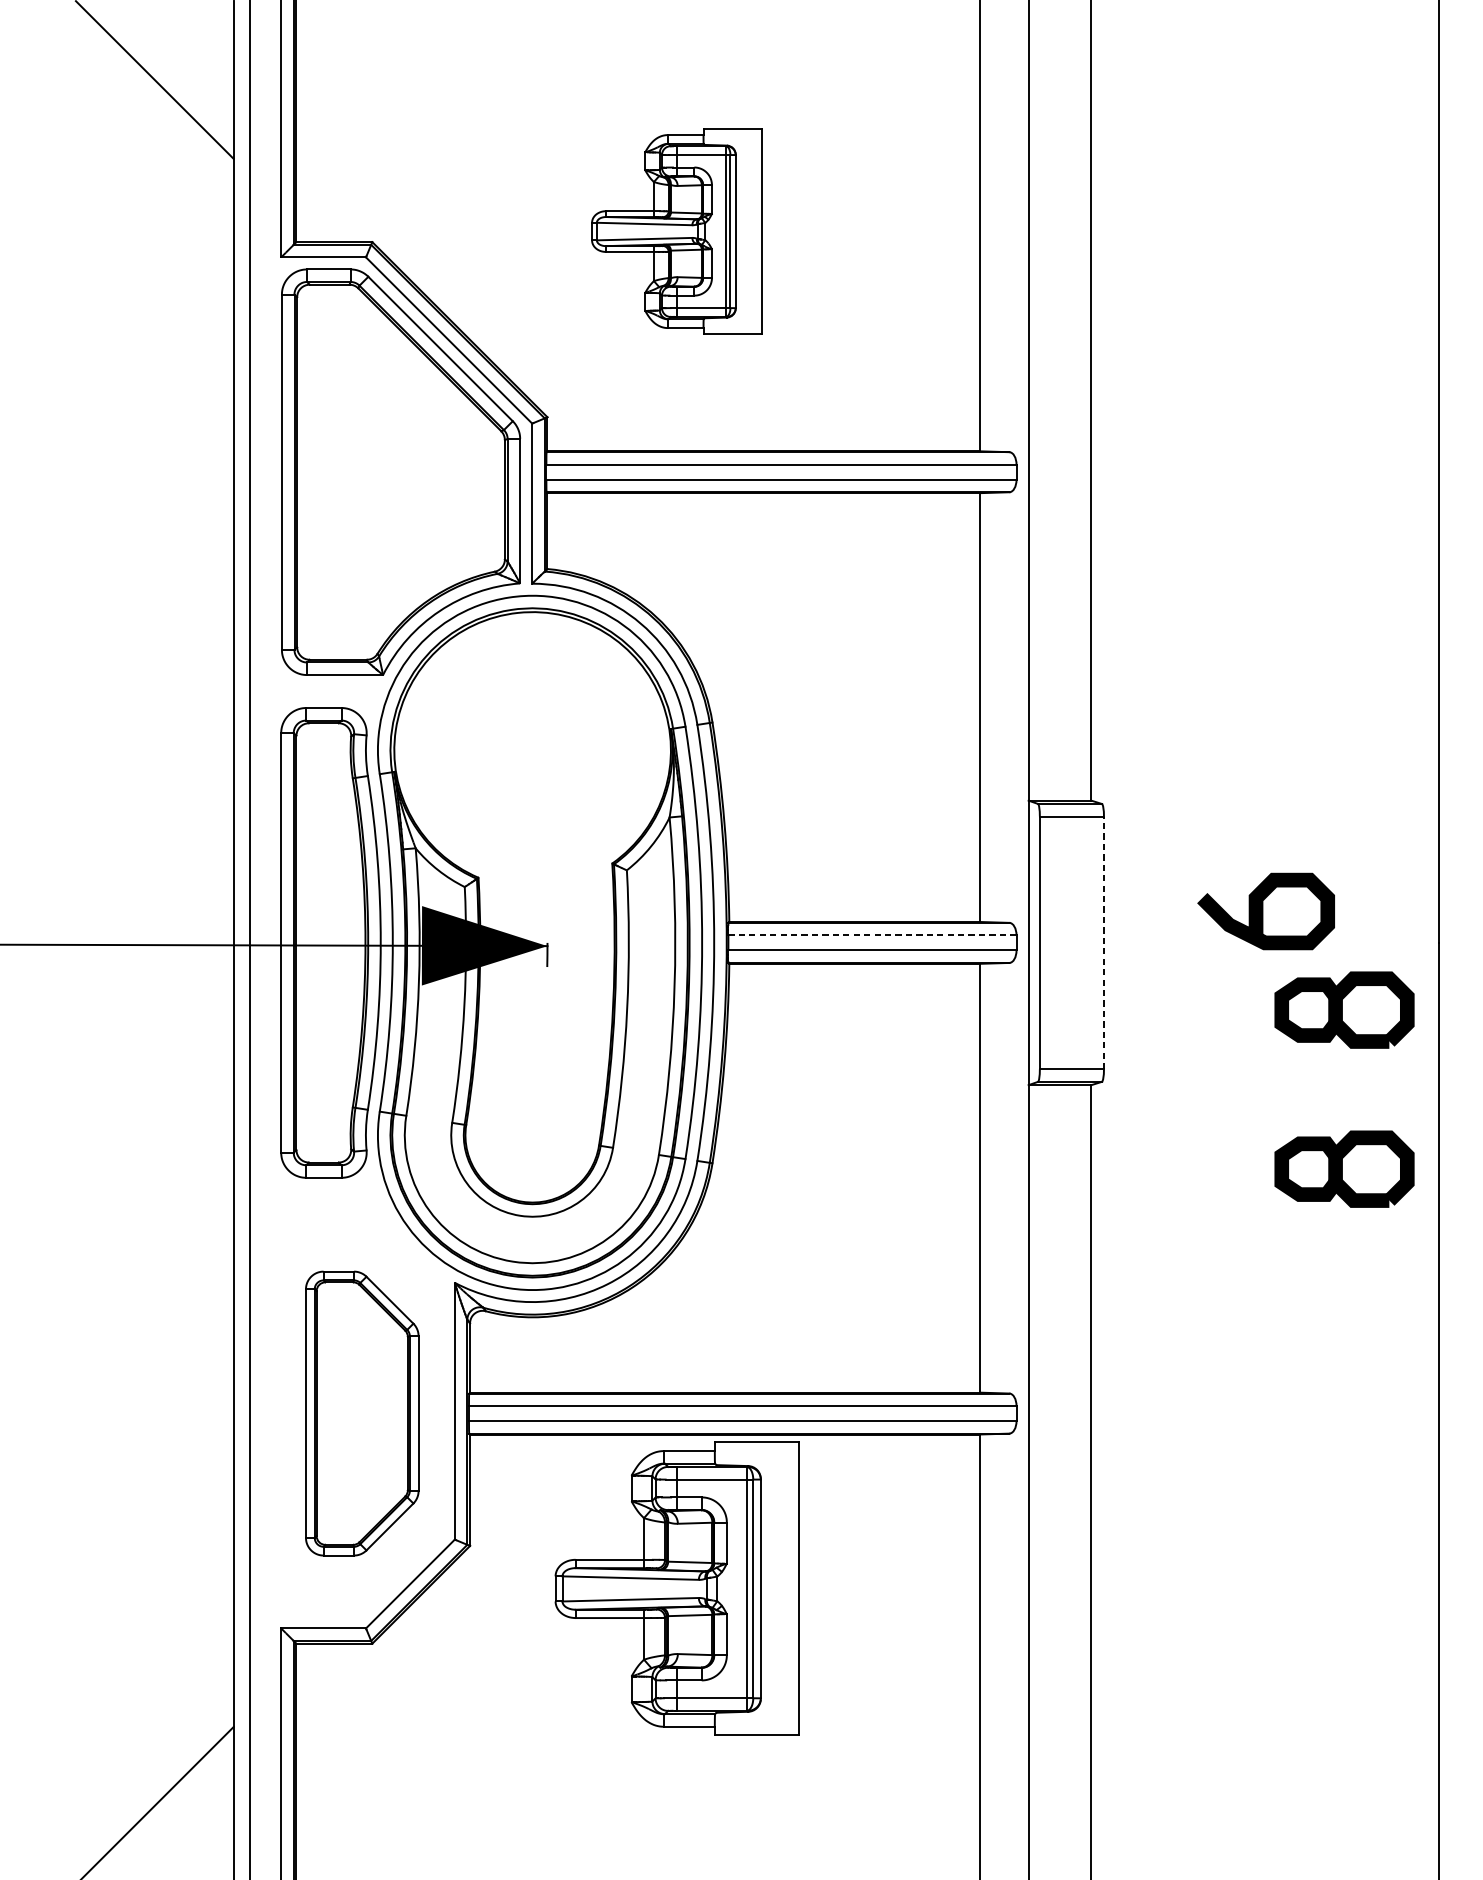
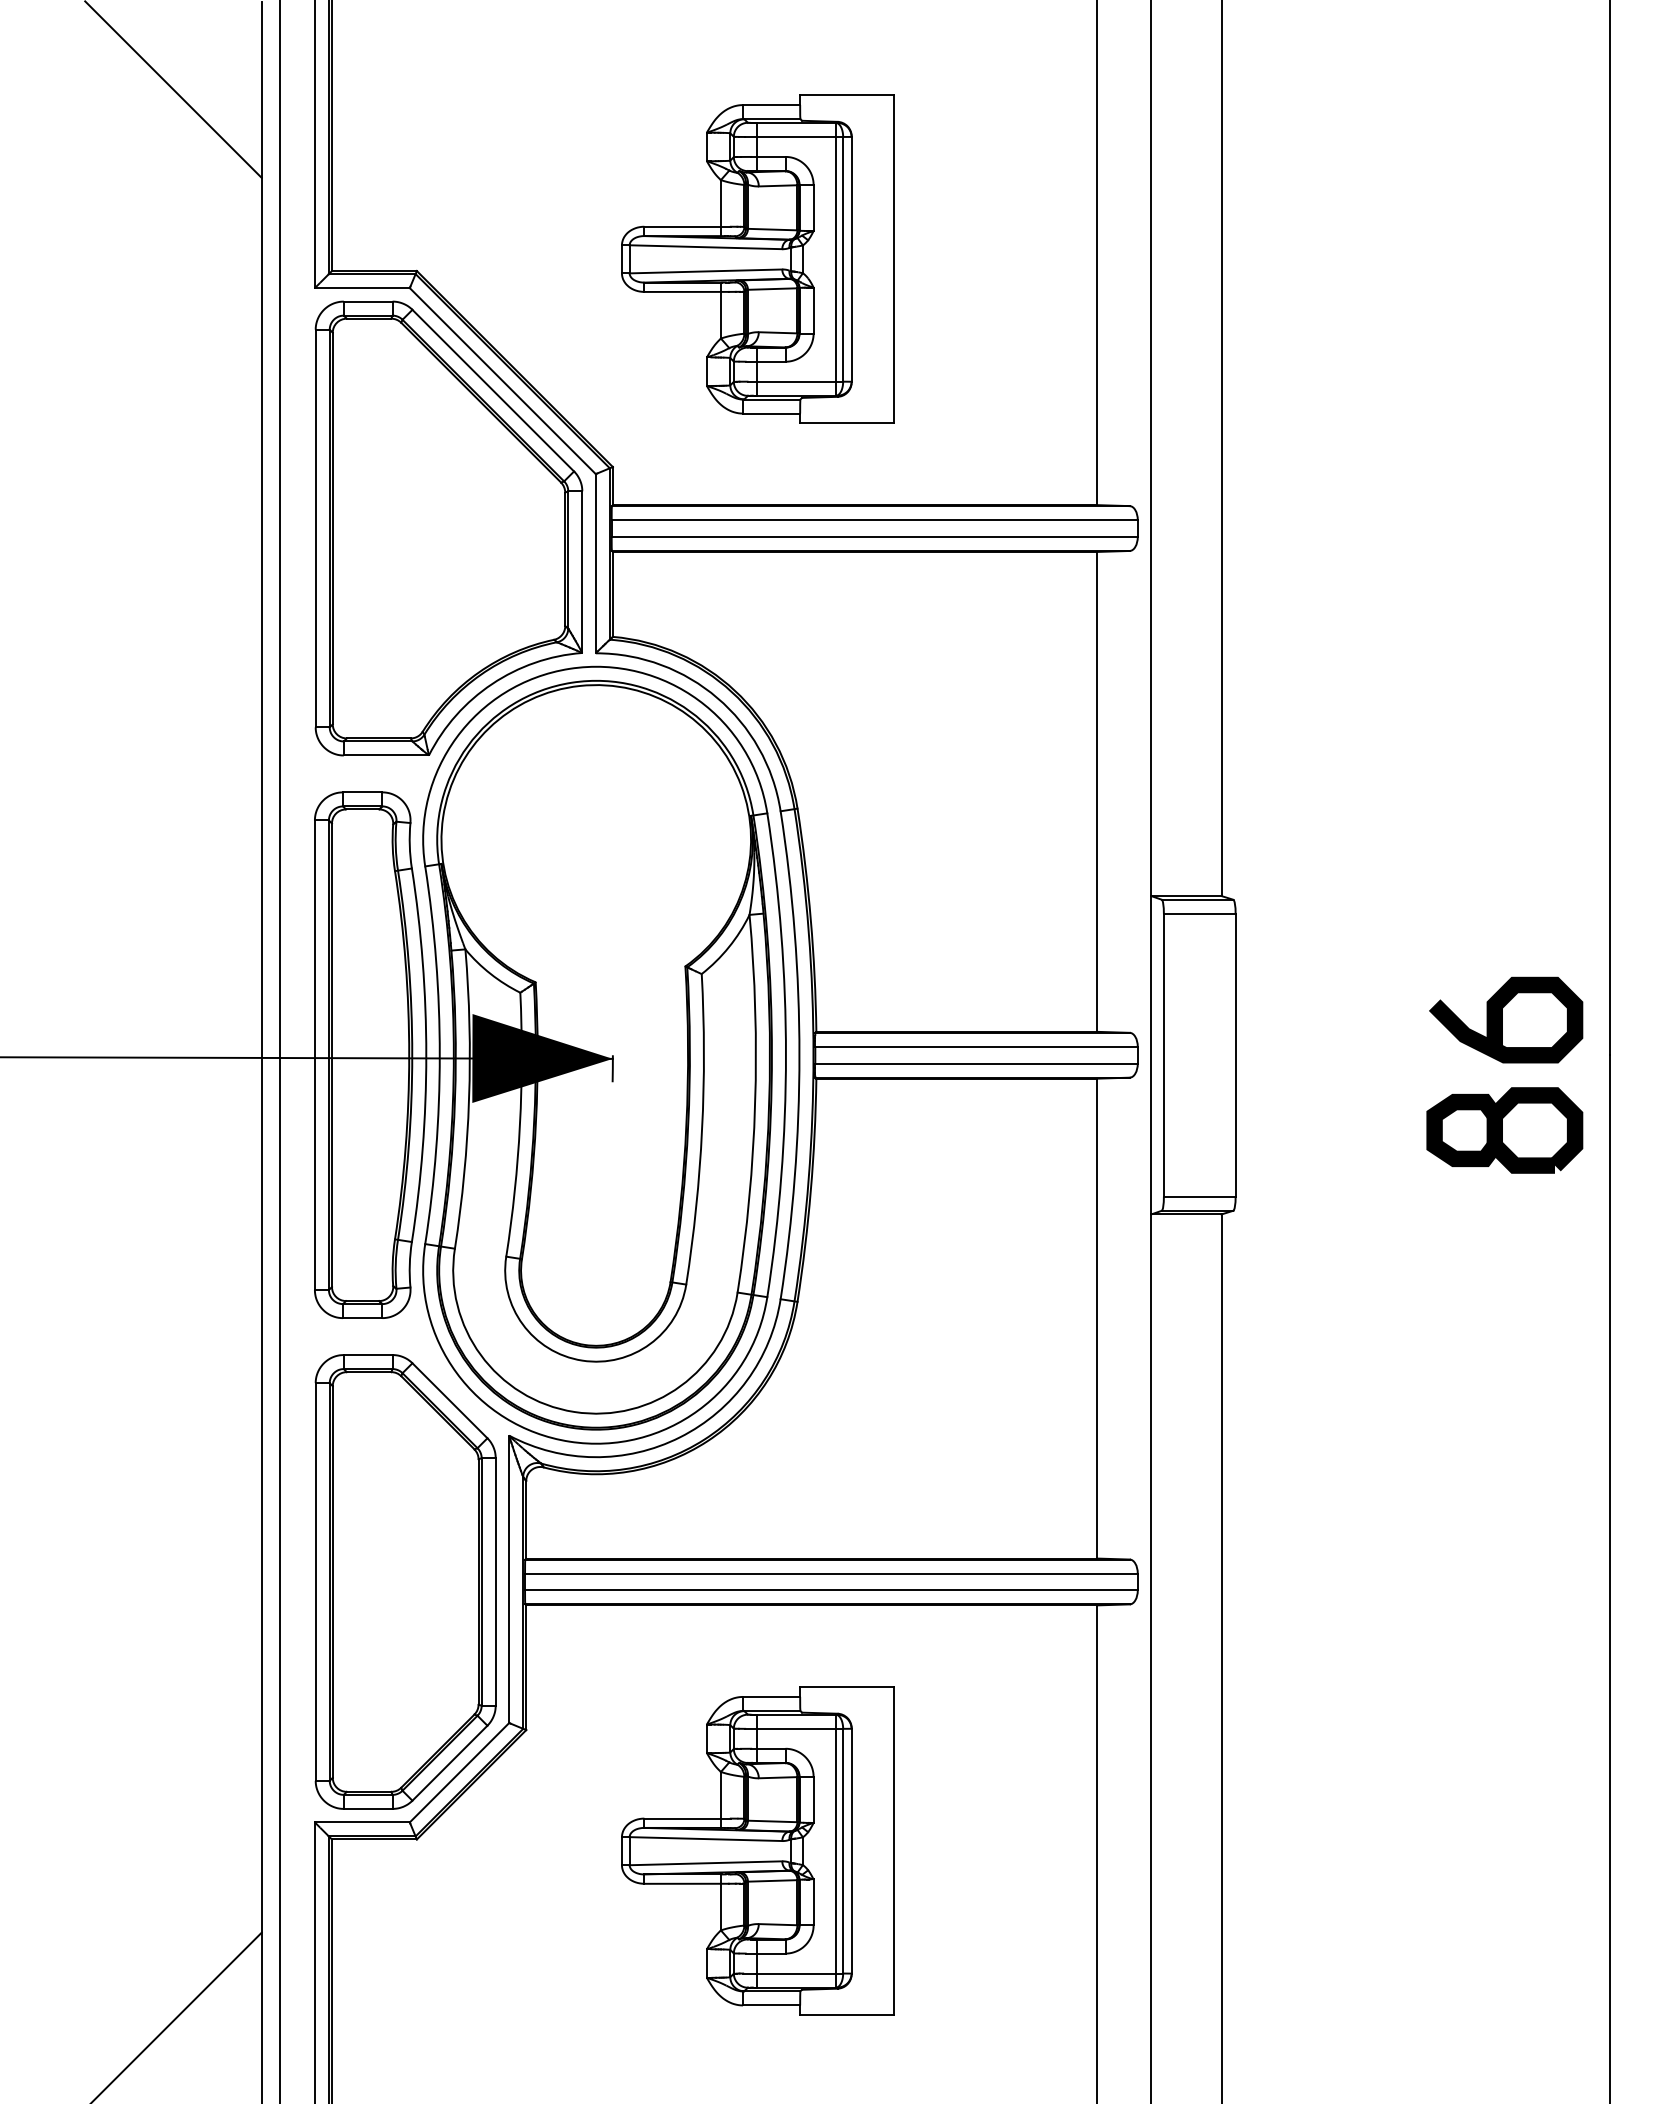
part: (676, 230) -> (757, 258), size x1.43
curve: (1262, 910) -> (1502, 1019), moved
line: (873, 935) -> (977, 1046), dashed -> solid
line: (1103, 942) -> (1235, 1054), dashed -> solid
part: (1344, 1169) -> (1504, 1308), removed
part: (362, 1413) -> (405, 1581), size x1.43
part: (676, 1588) -> (757, 1850), moved

